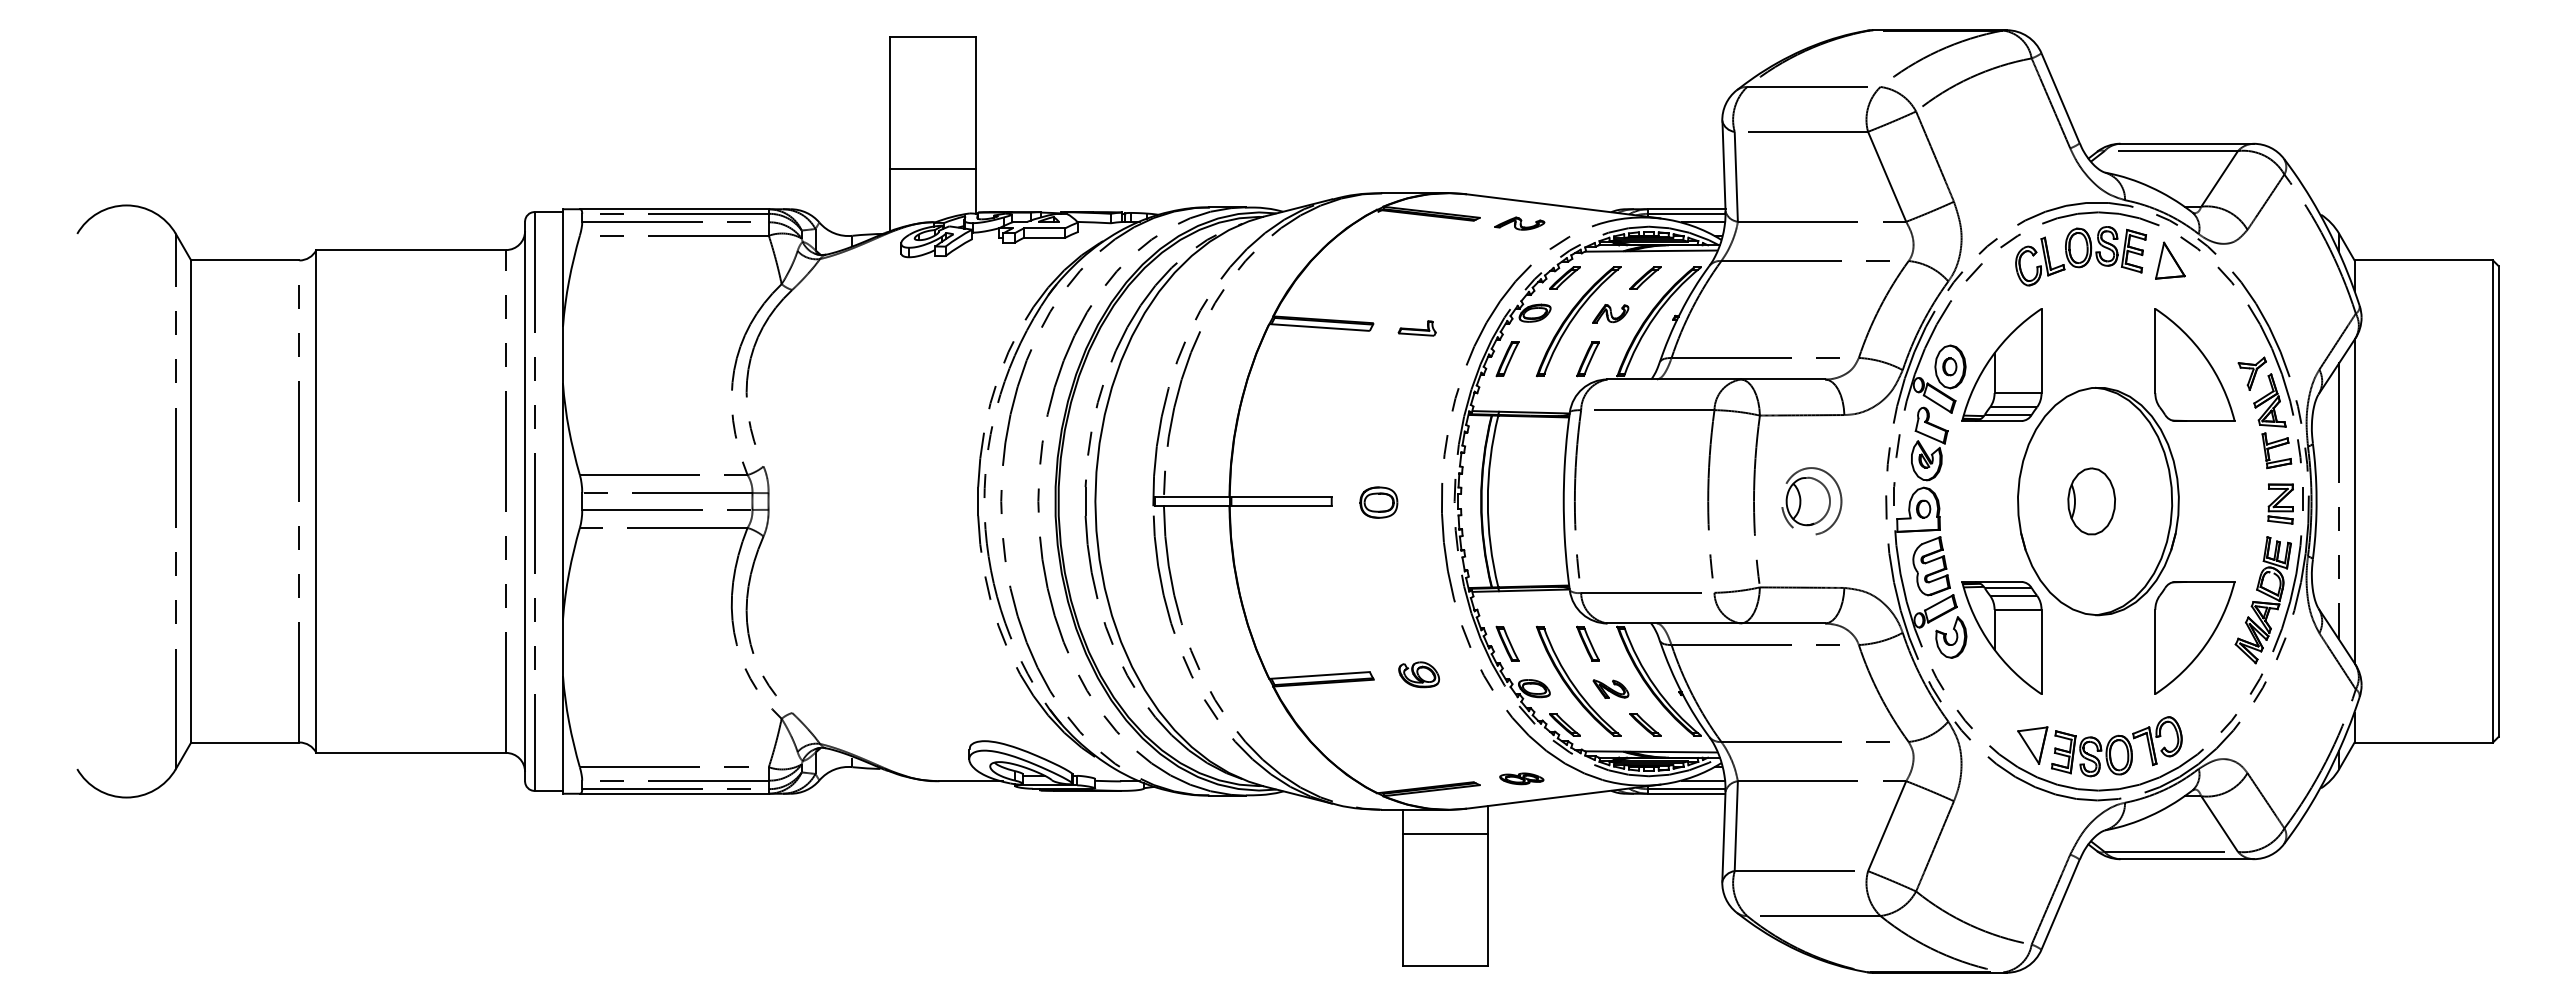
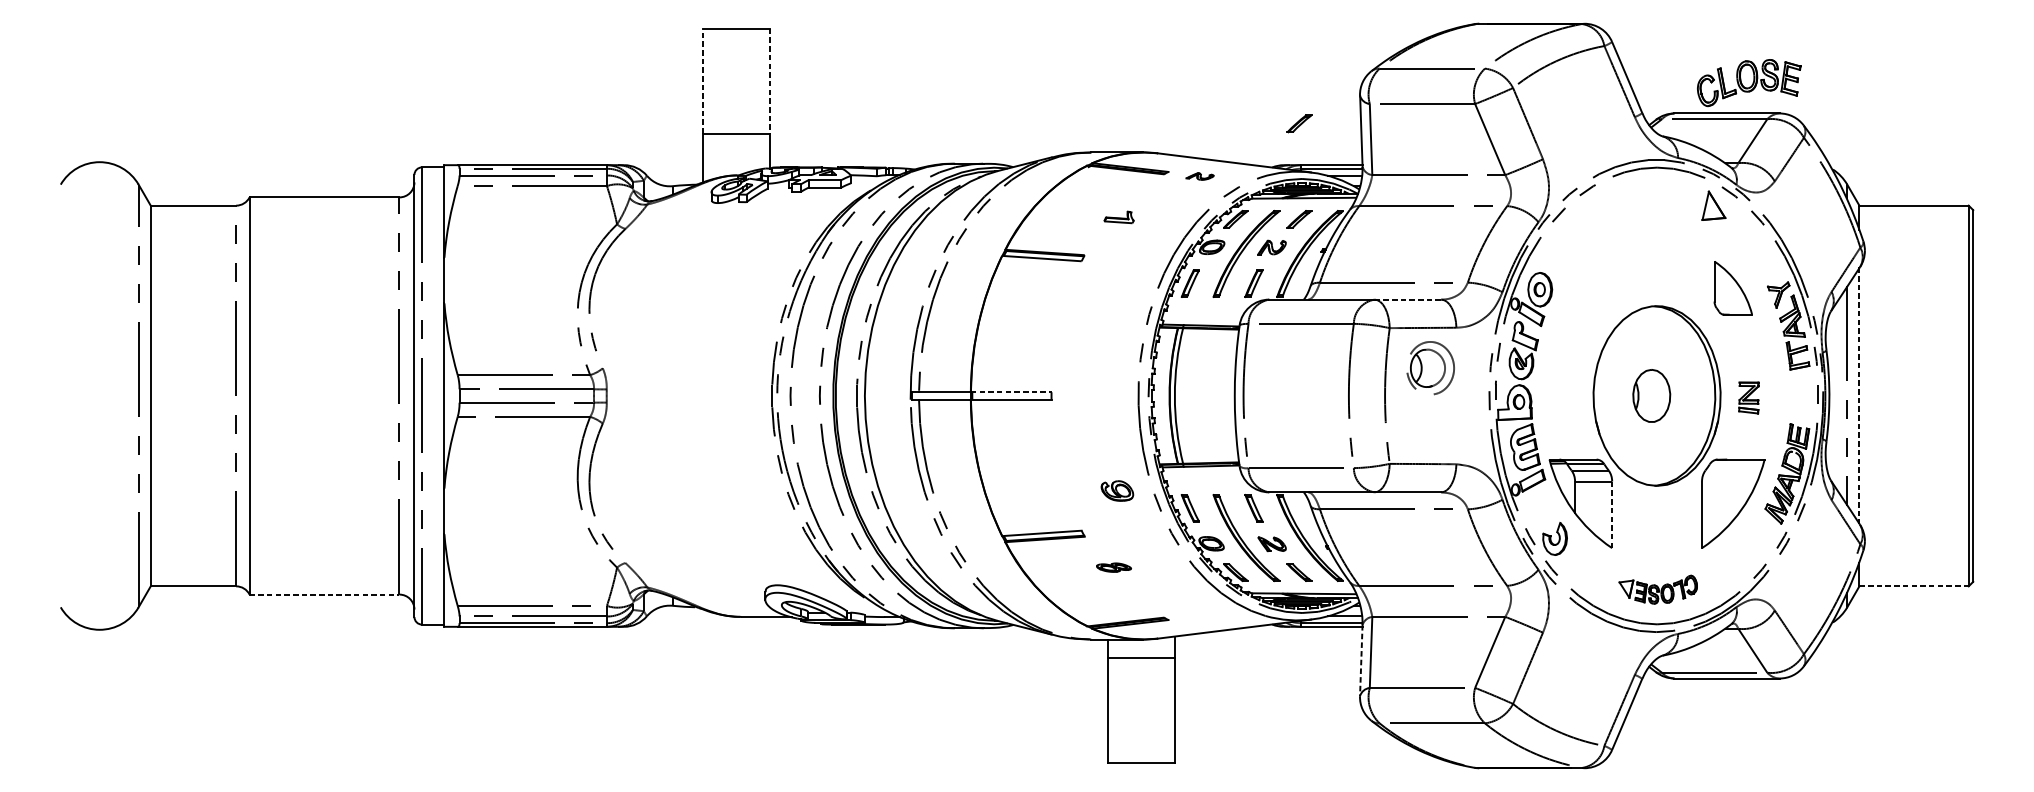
line: (890, 102) -> (703, 80), solid -> dashed
line: (975, 103) -> (770, 81), solid -> dashed
part: (1645, 156) -> (1299, 123), added
part: (1519, 223) -> (1199, 176), size x0.7
part: (2081, 256) -> (1749, 83), moved
part: (1416, 328) -> (1118, 217), moved
part: (2001, 364) -> (1580, 287), removed
part: (2194, 364) -> (1732, 287), size x0.6
line: (1783, 379) -> (1408, 299), solid -> dashed
line: (1281, 496) -> (1011, 392), solid -> dashed
part: (1811, 501) -> (1430, 368), moved
line: (2354, 501) -> (1859, 396), solid -> dashed
part: (1378, 502) -> (1088, 396), removed
part: (2280, 503) -> (1748, 397), moved
part: (1951, 637) -> (1555, 538), moved
line: (2041, 651) -> (1612, 514), solid -> dashed
part: (1418, 674) -> (1116, 490), moved
line: (2424, 742) -> (1914, 586), solid -> dashed
part: (2099, 746) -> (1657, 589), size x0.6
line: (411, 752) -> (324, 594), solid -> dashed
part: (1521, 778) -> (1113, 567), moved
line: (1723, 837) -> (1360, 661), solid -> dashed

